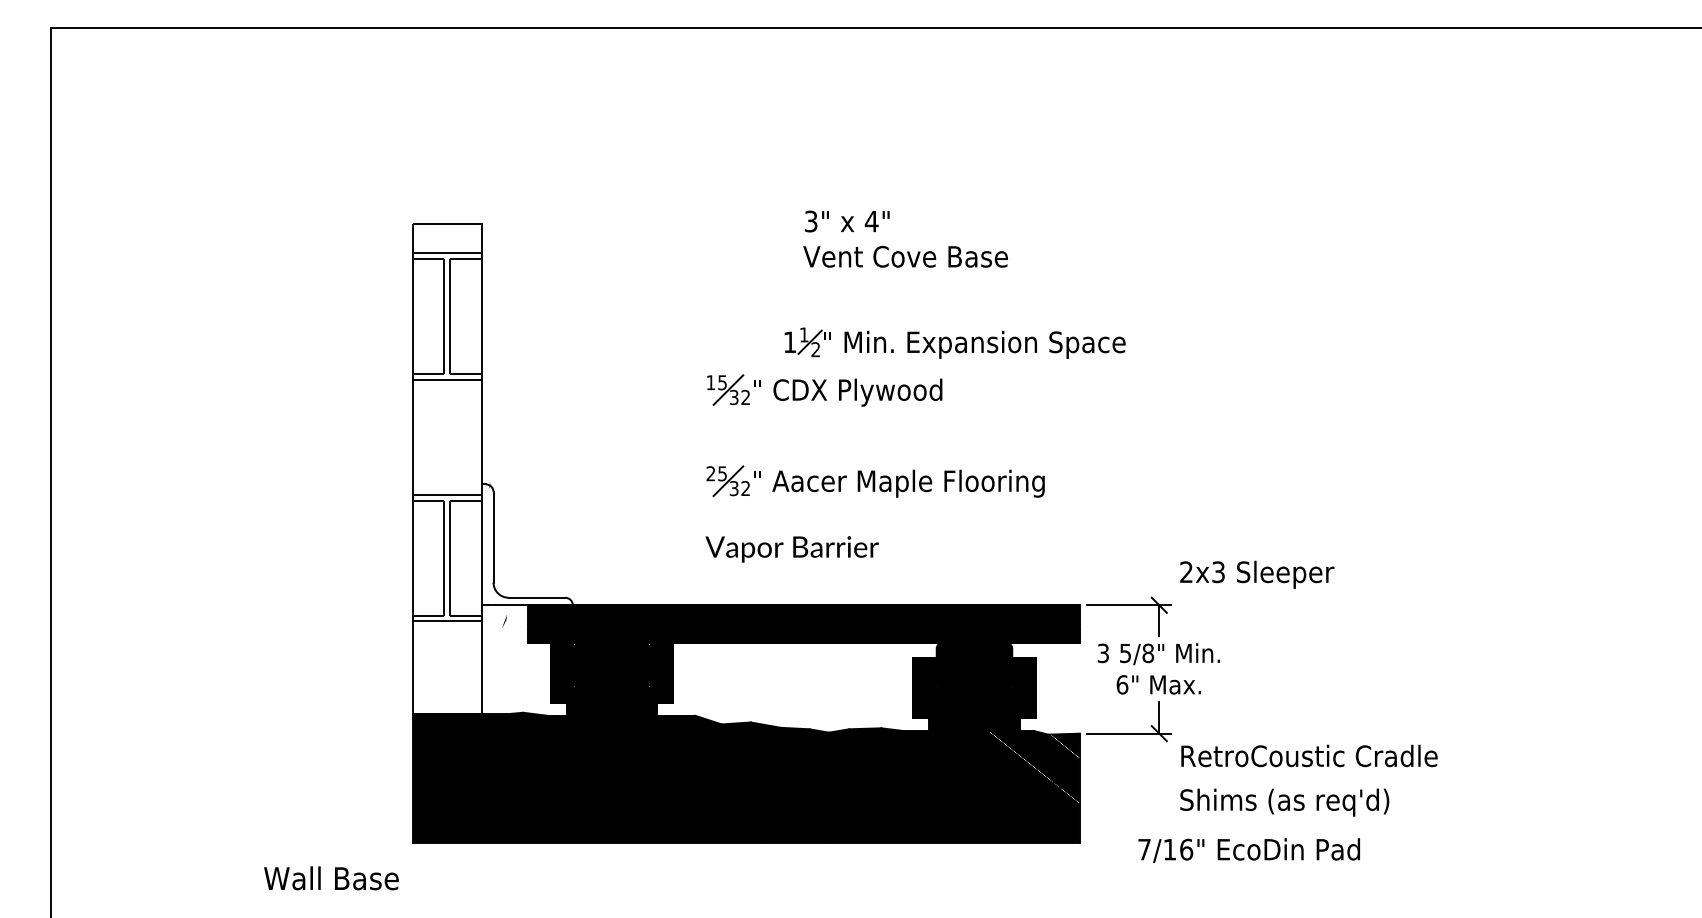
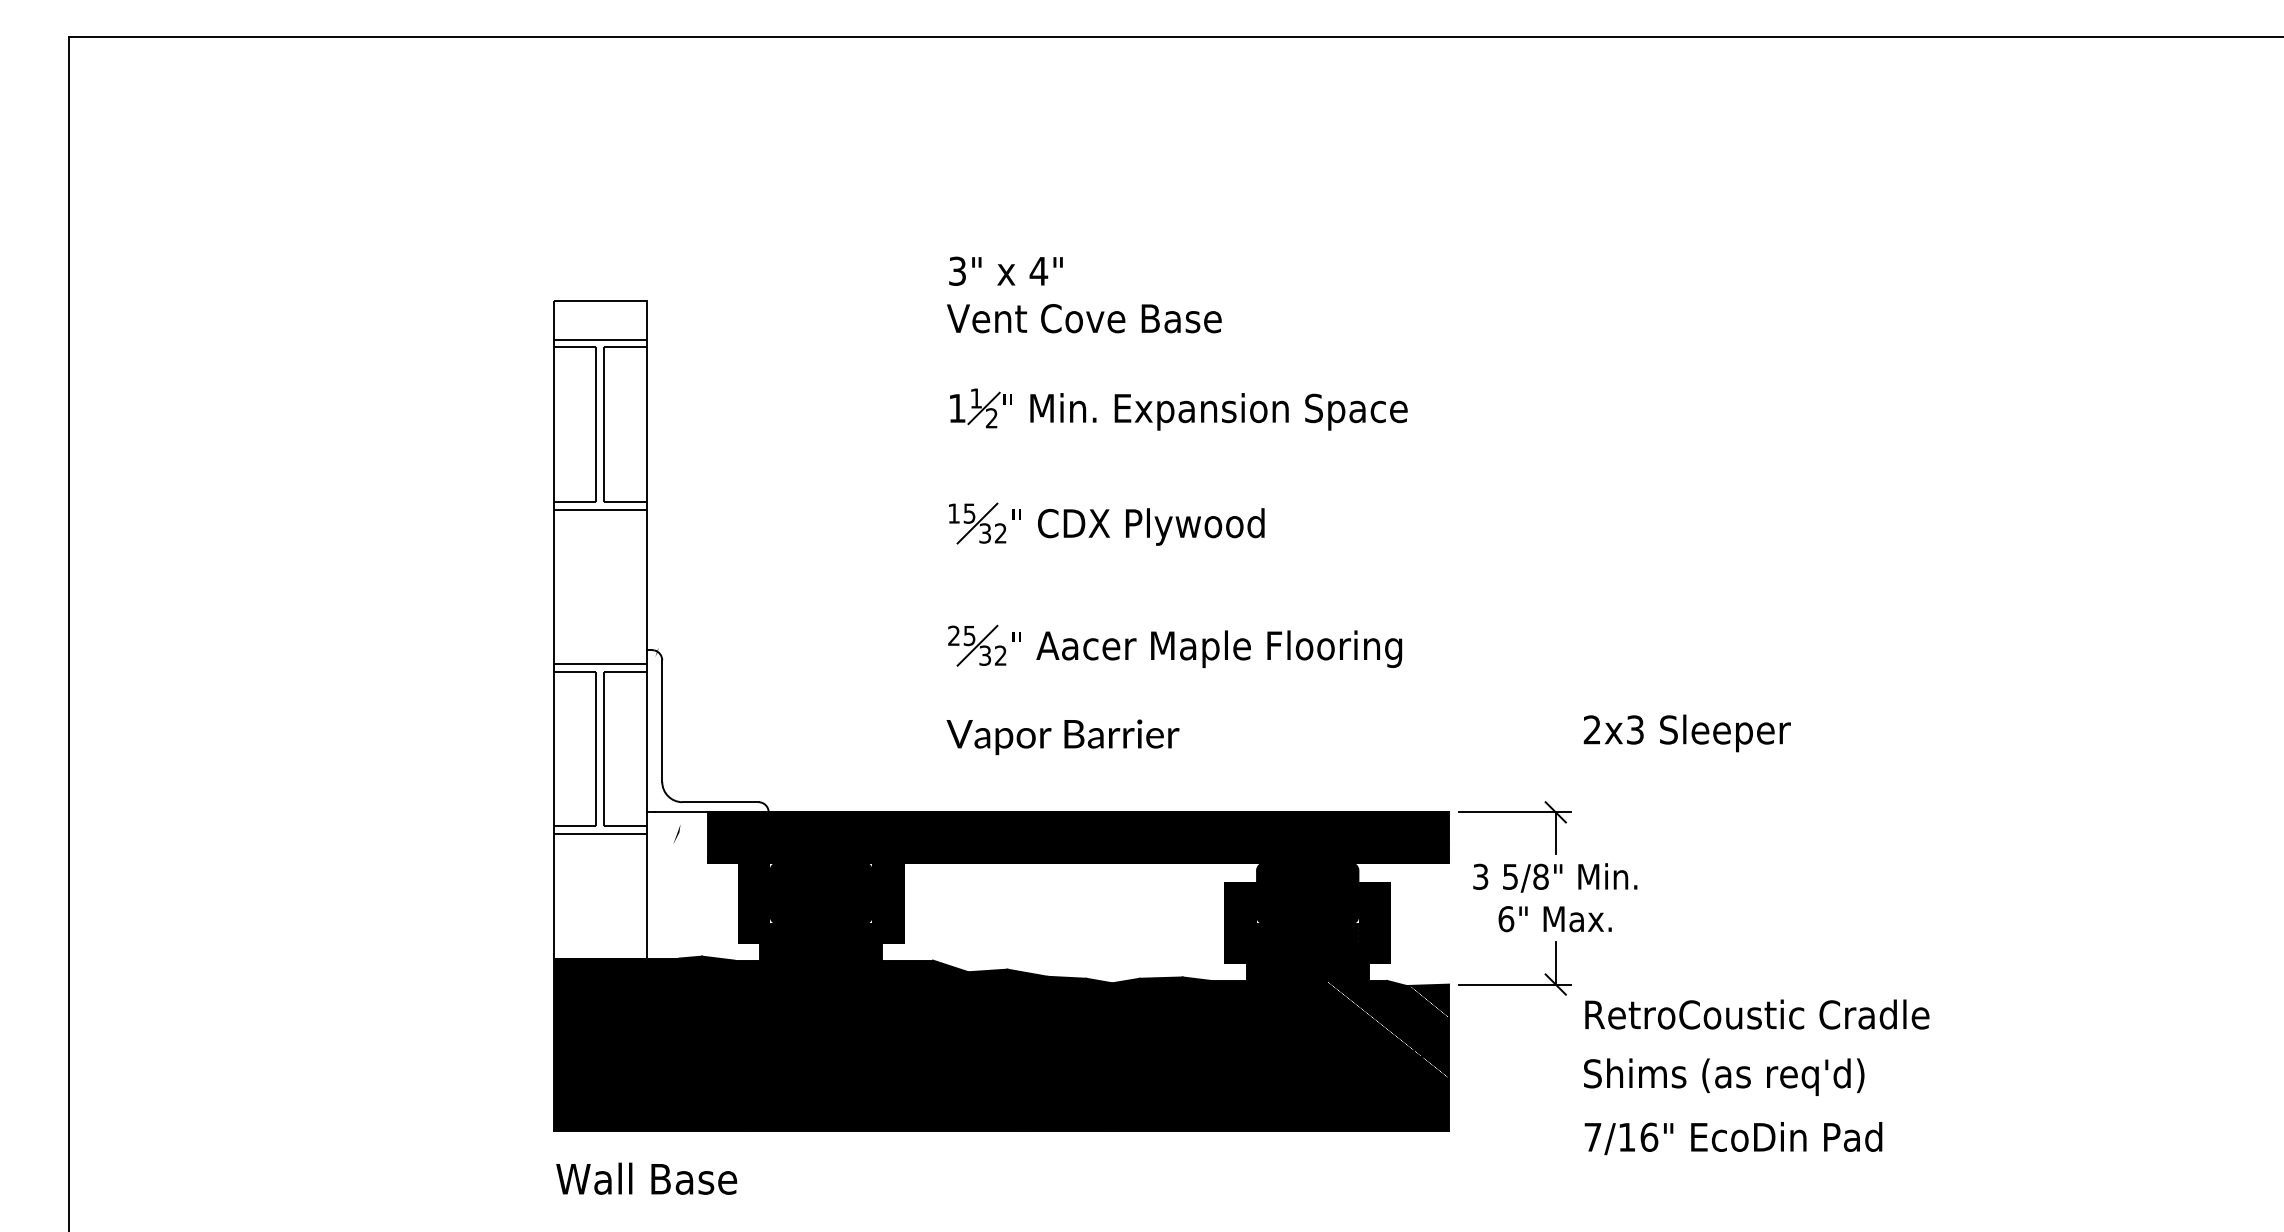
text: (905, 238) -> (1084, 294), moved
part: (954, 343) -> (1178, 409), moved
text: (1256, 574) -> (1686, 733), moved
text: (1249, 850) -> (1733, 1138), moved
text: (331, 878) -> (646, 1178), moved

